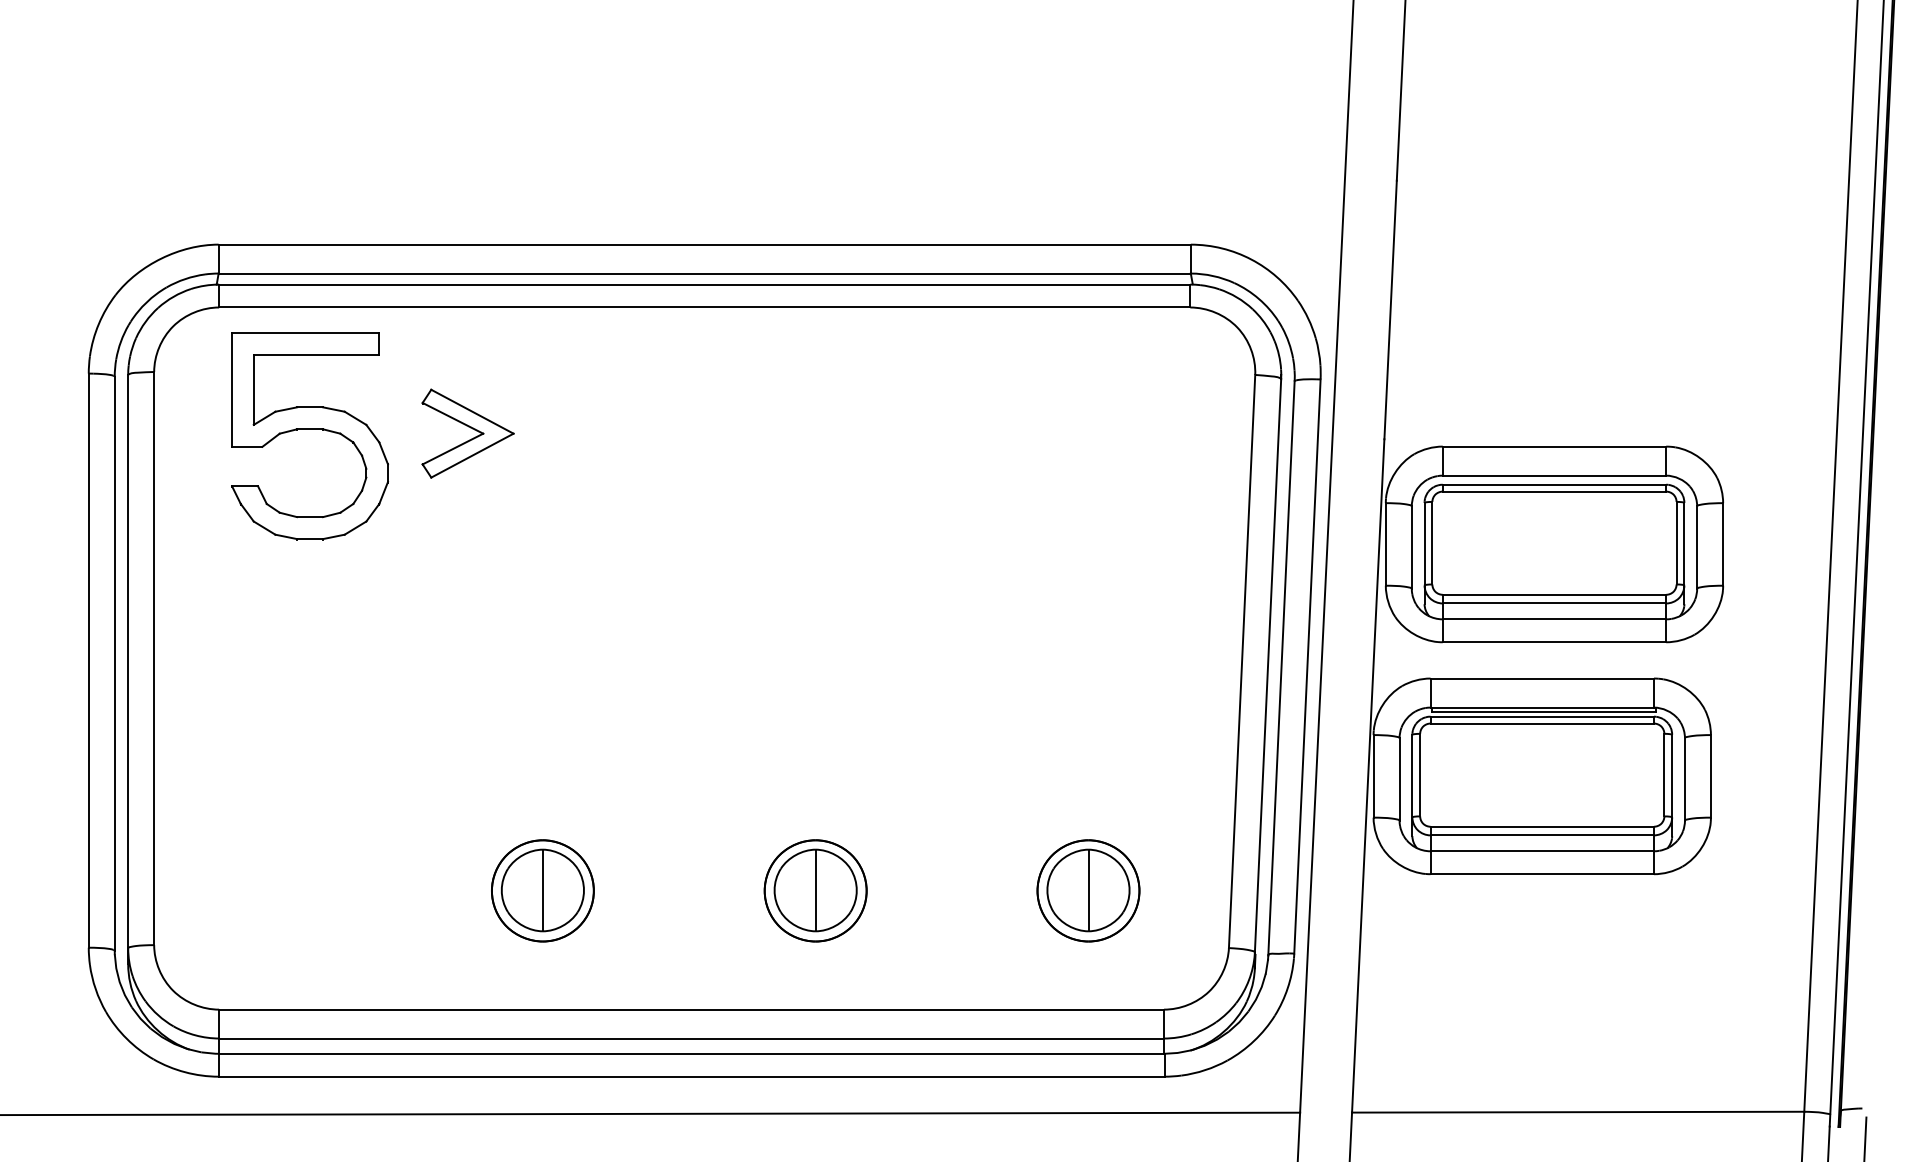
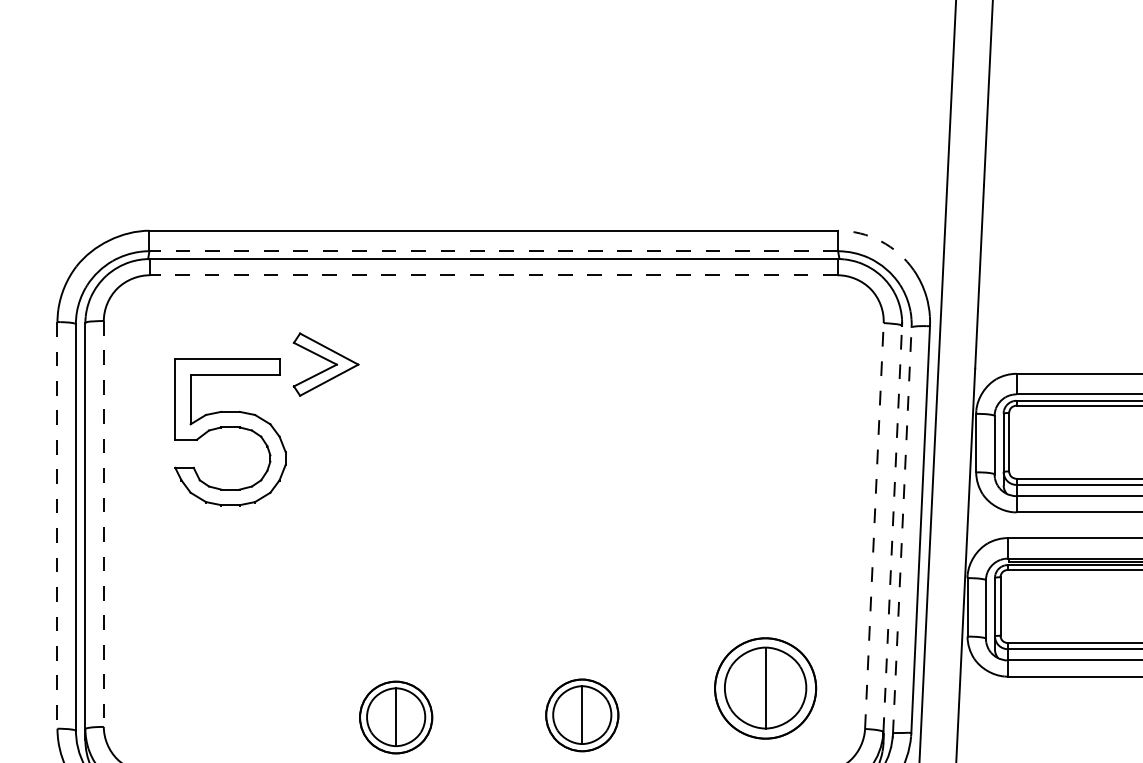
arc: (1251, 259) -> (881, 241), solid -> dashed
line: (704, 273) -> (493, 251), solid -> dashed
line: (704, 307) -> (493, 275), solid -> dashed
part: (309, 429) -> (230, 427), moved
line: (154, 658) -> (104, 523), solid -> dashed
line: (88, 661) -> (57, 526), solid -> dashed
line: (1242, 661) -> (874, 526), solid -> dashed
line: (1268, 665) -> (893, 528), solid -> dashed
line: (1281, 668) -> (902, 530), solid -> dashed
part: (542, 890) -> (395, 717), moved
part: (815, 890) -> (582, 715), moved
part: (1088, 890) -> (765, 688), size x1.4

